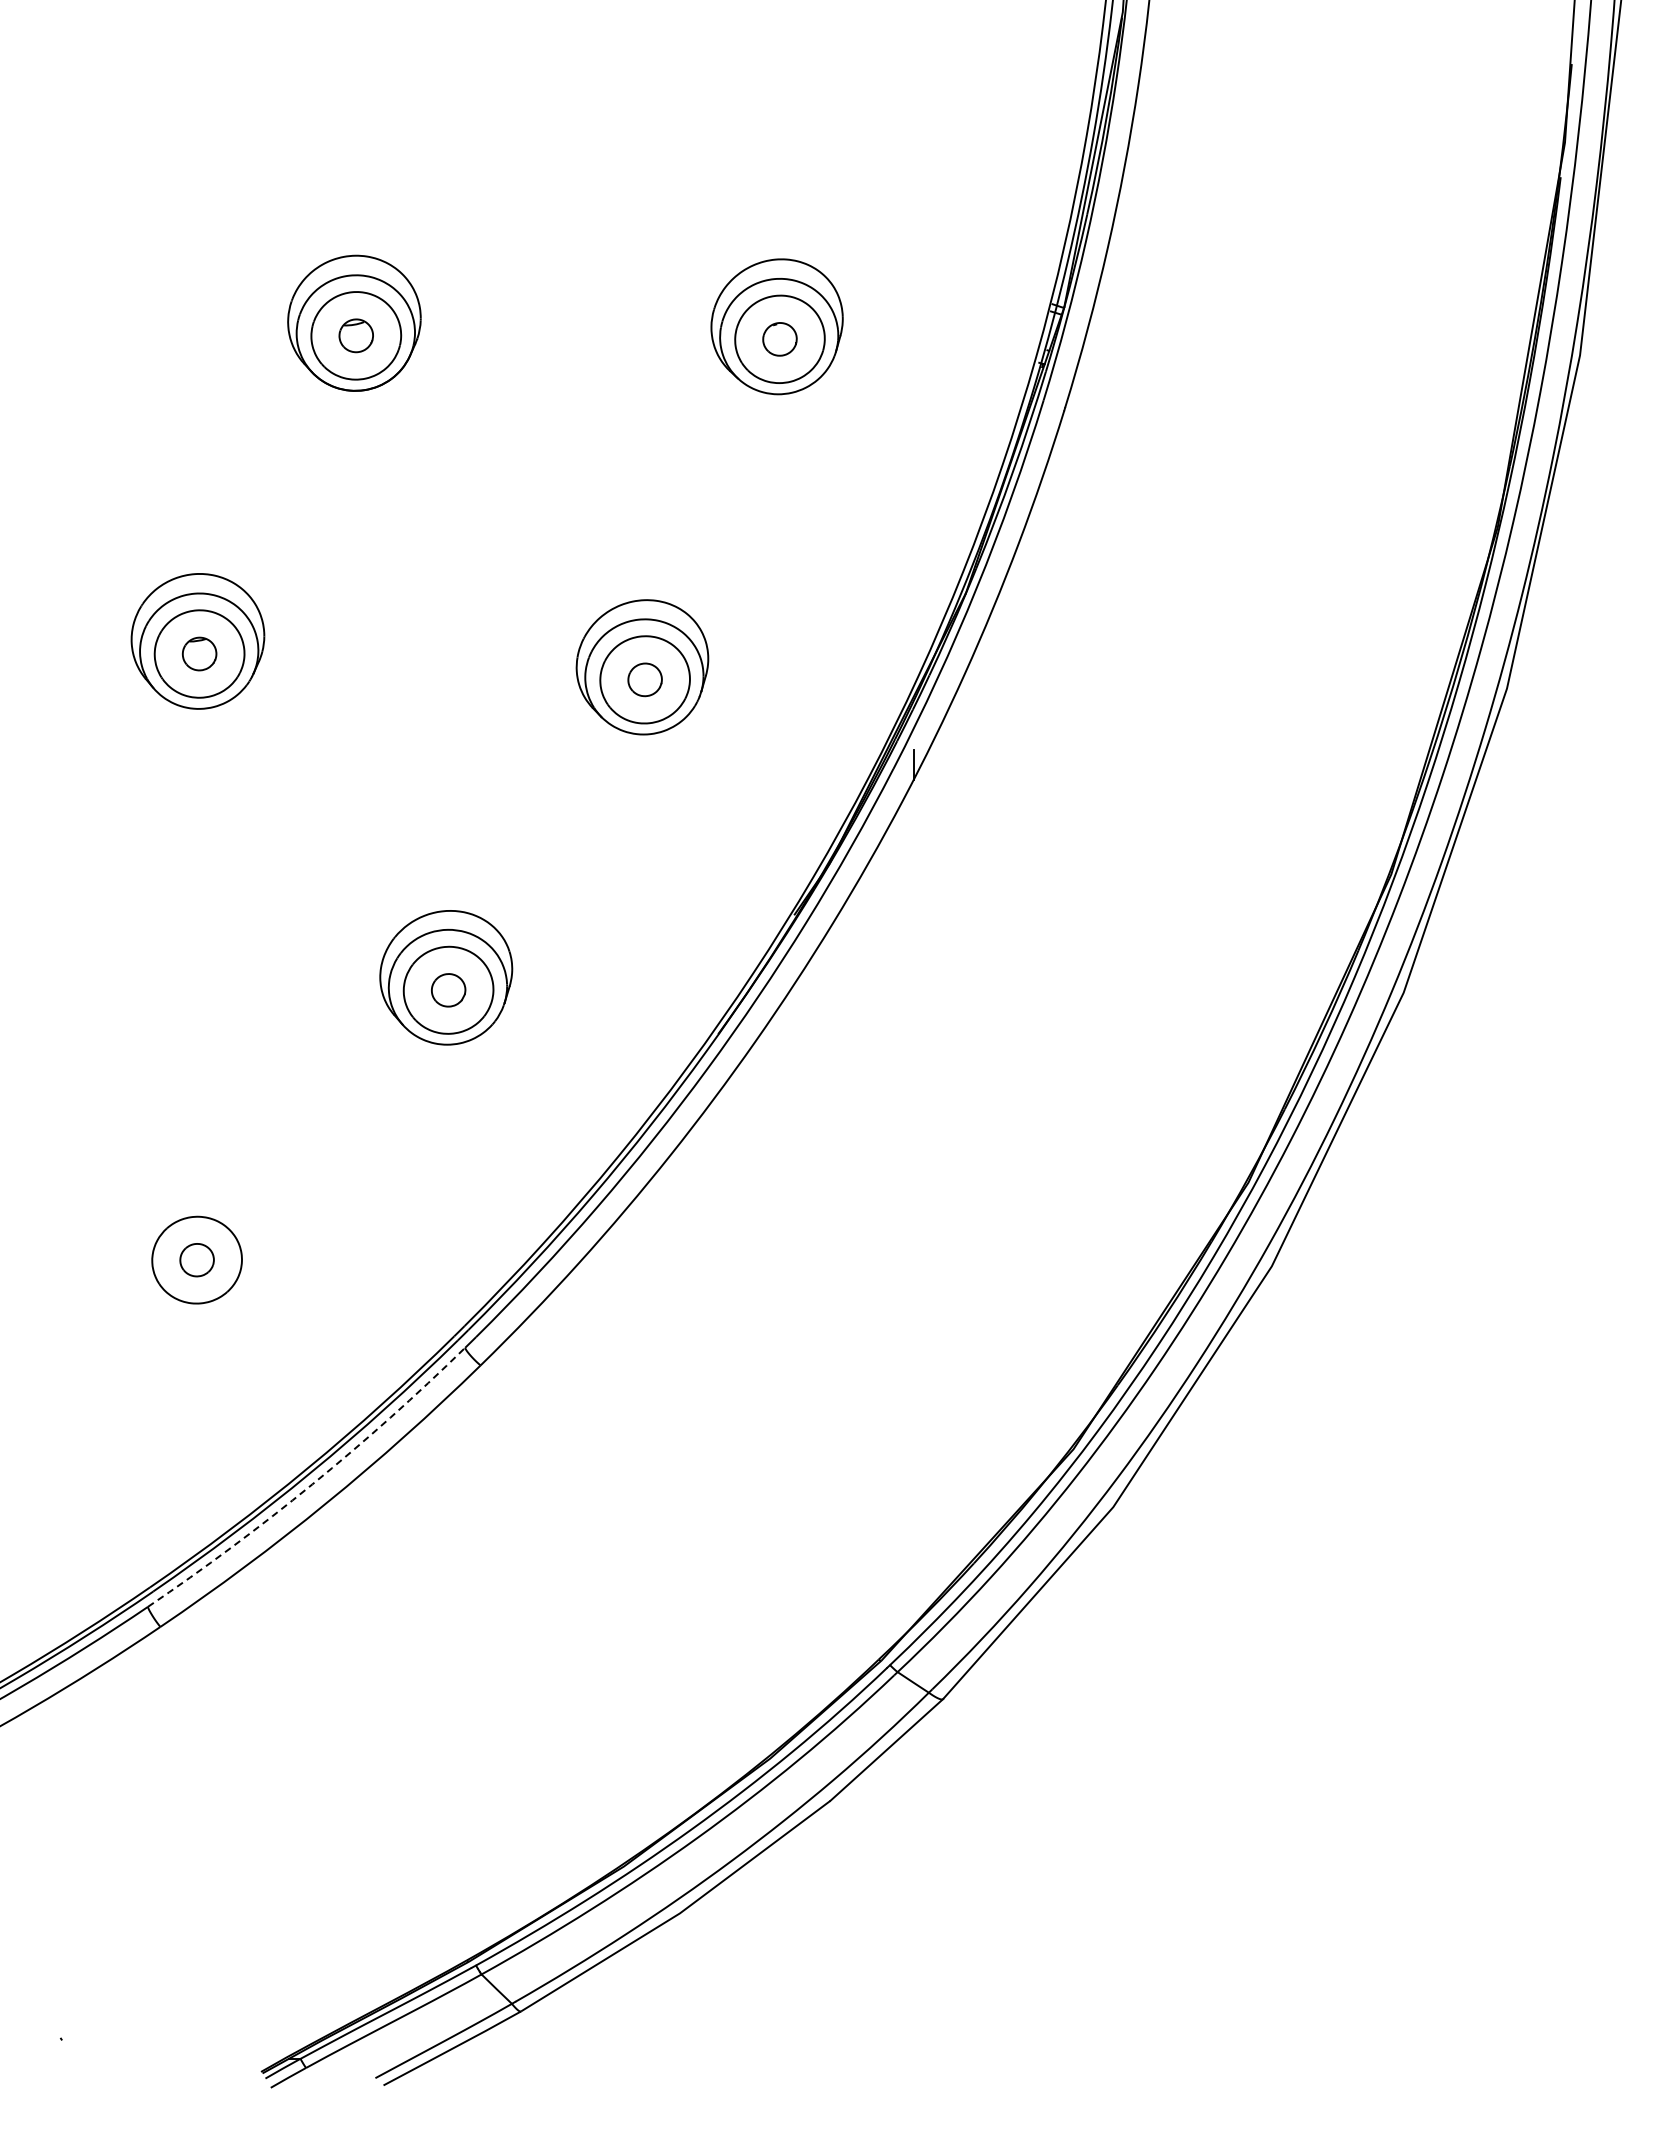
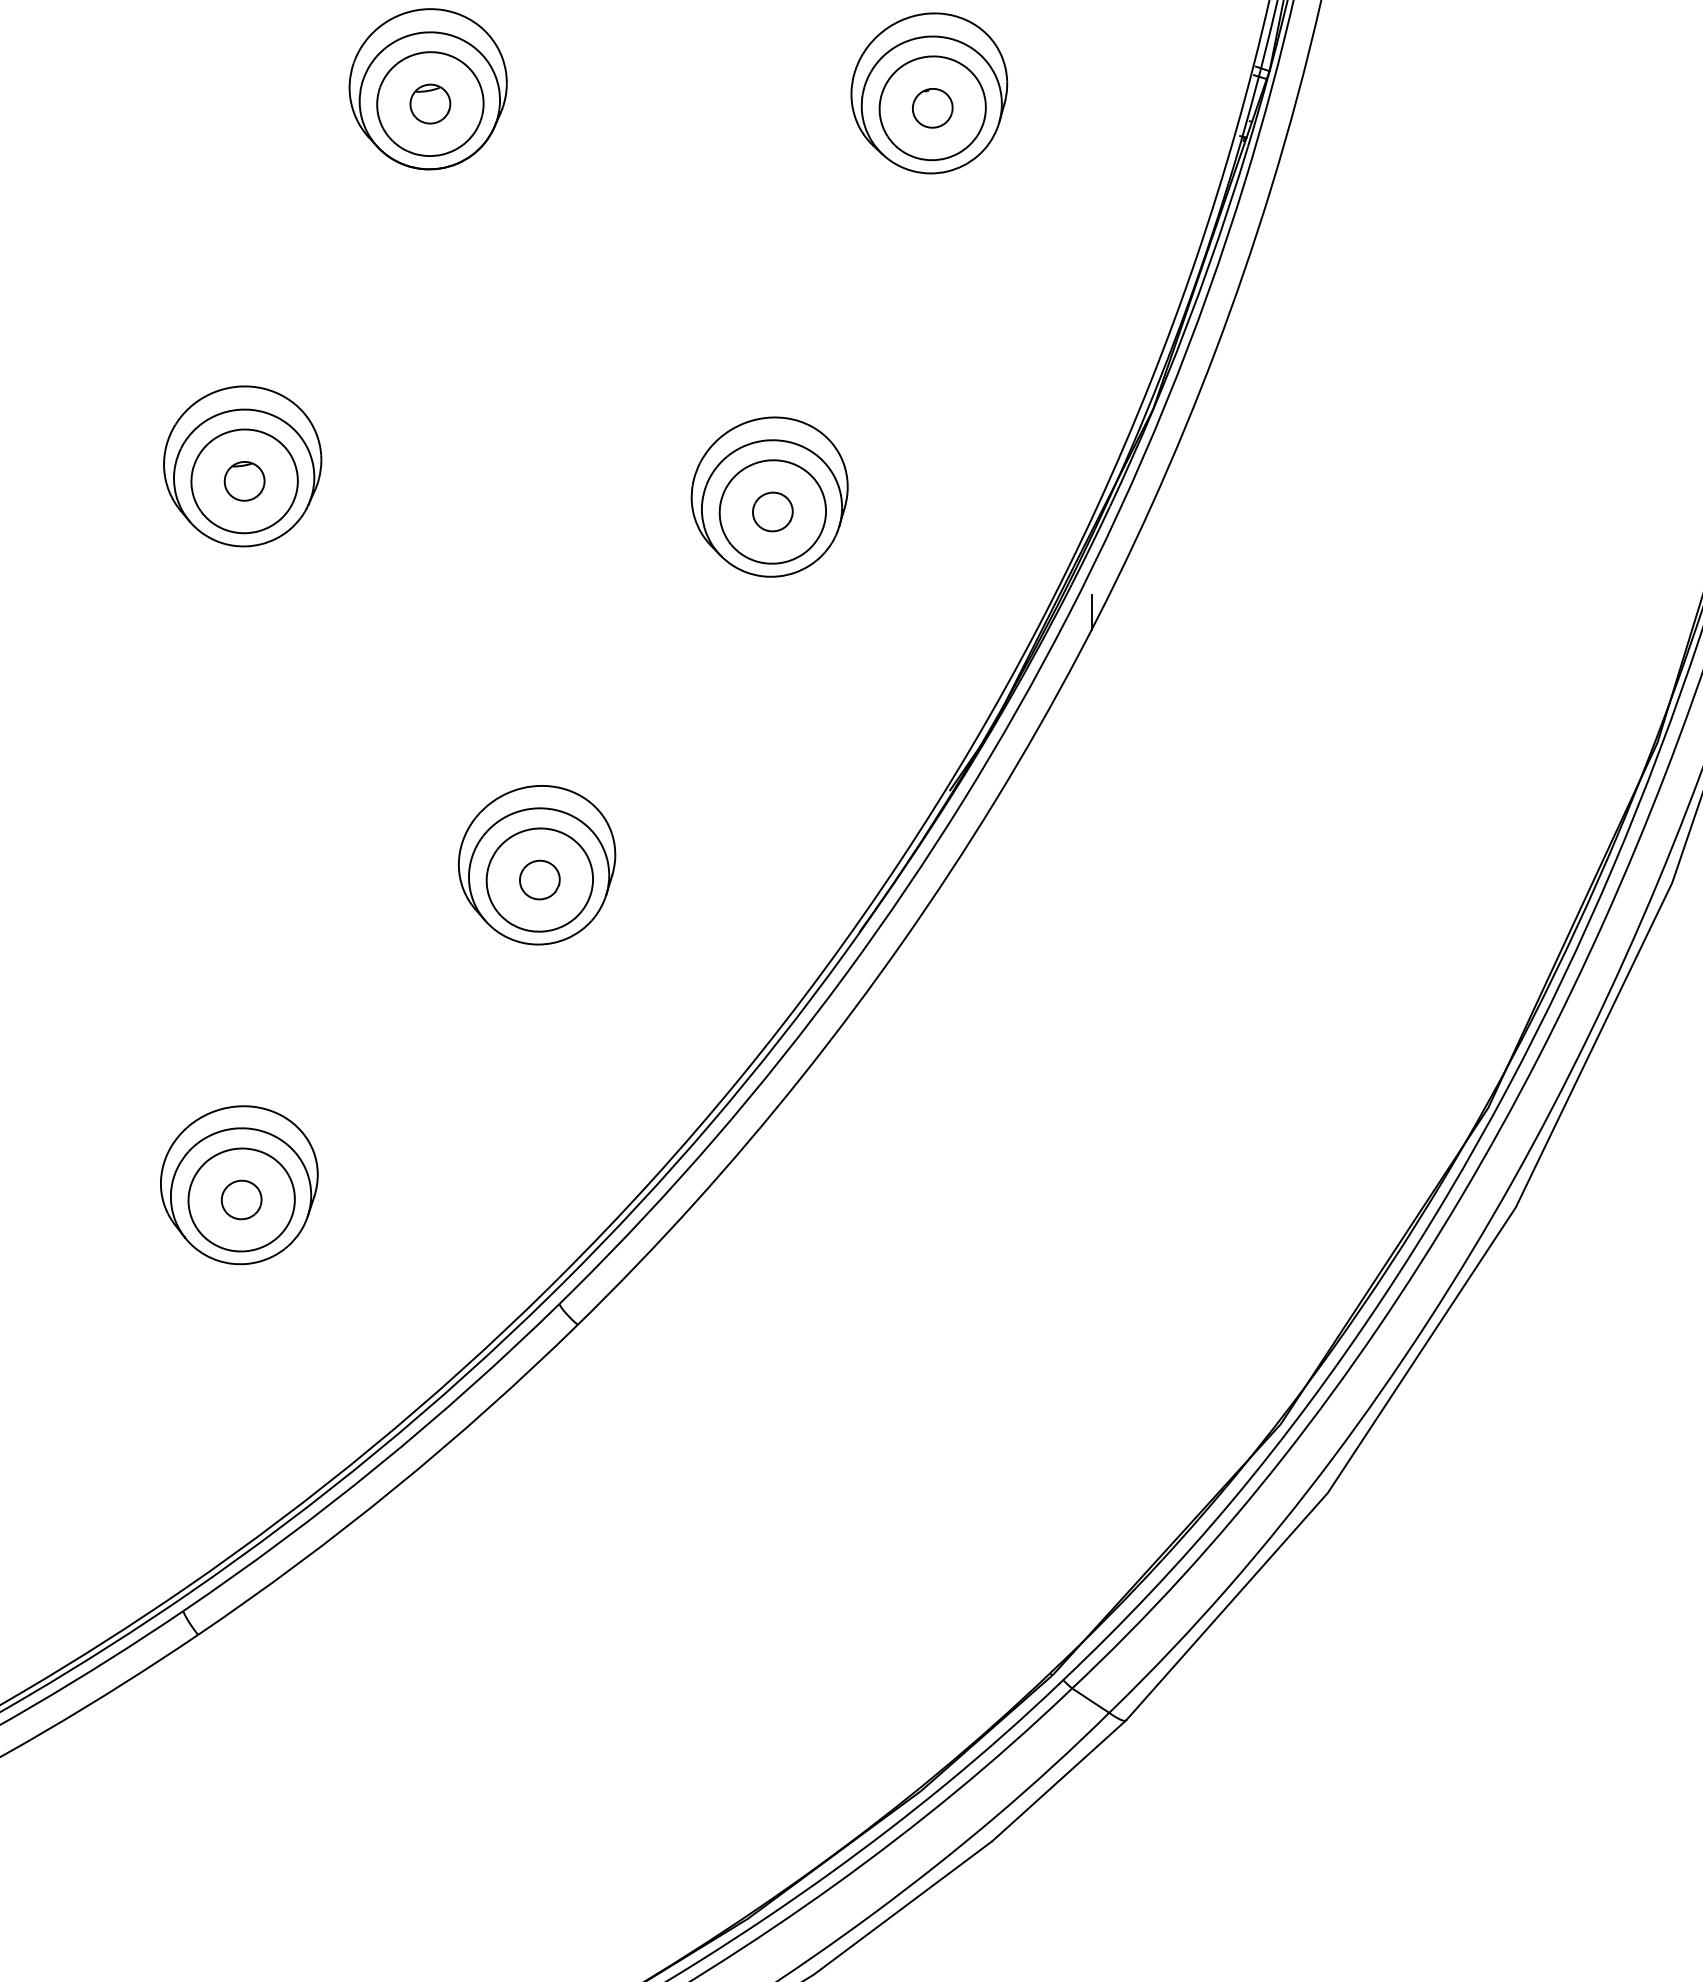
part: (195, 1247) -> (239, 1184), added
arc: (312, 1484) -> (378, 1465), dashed -> solid

